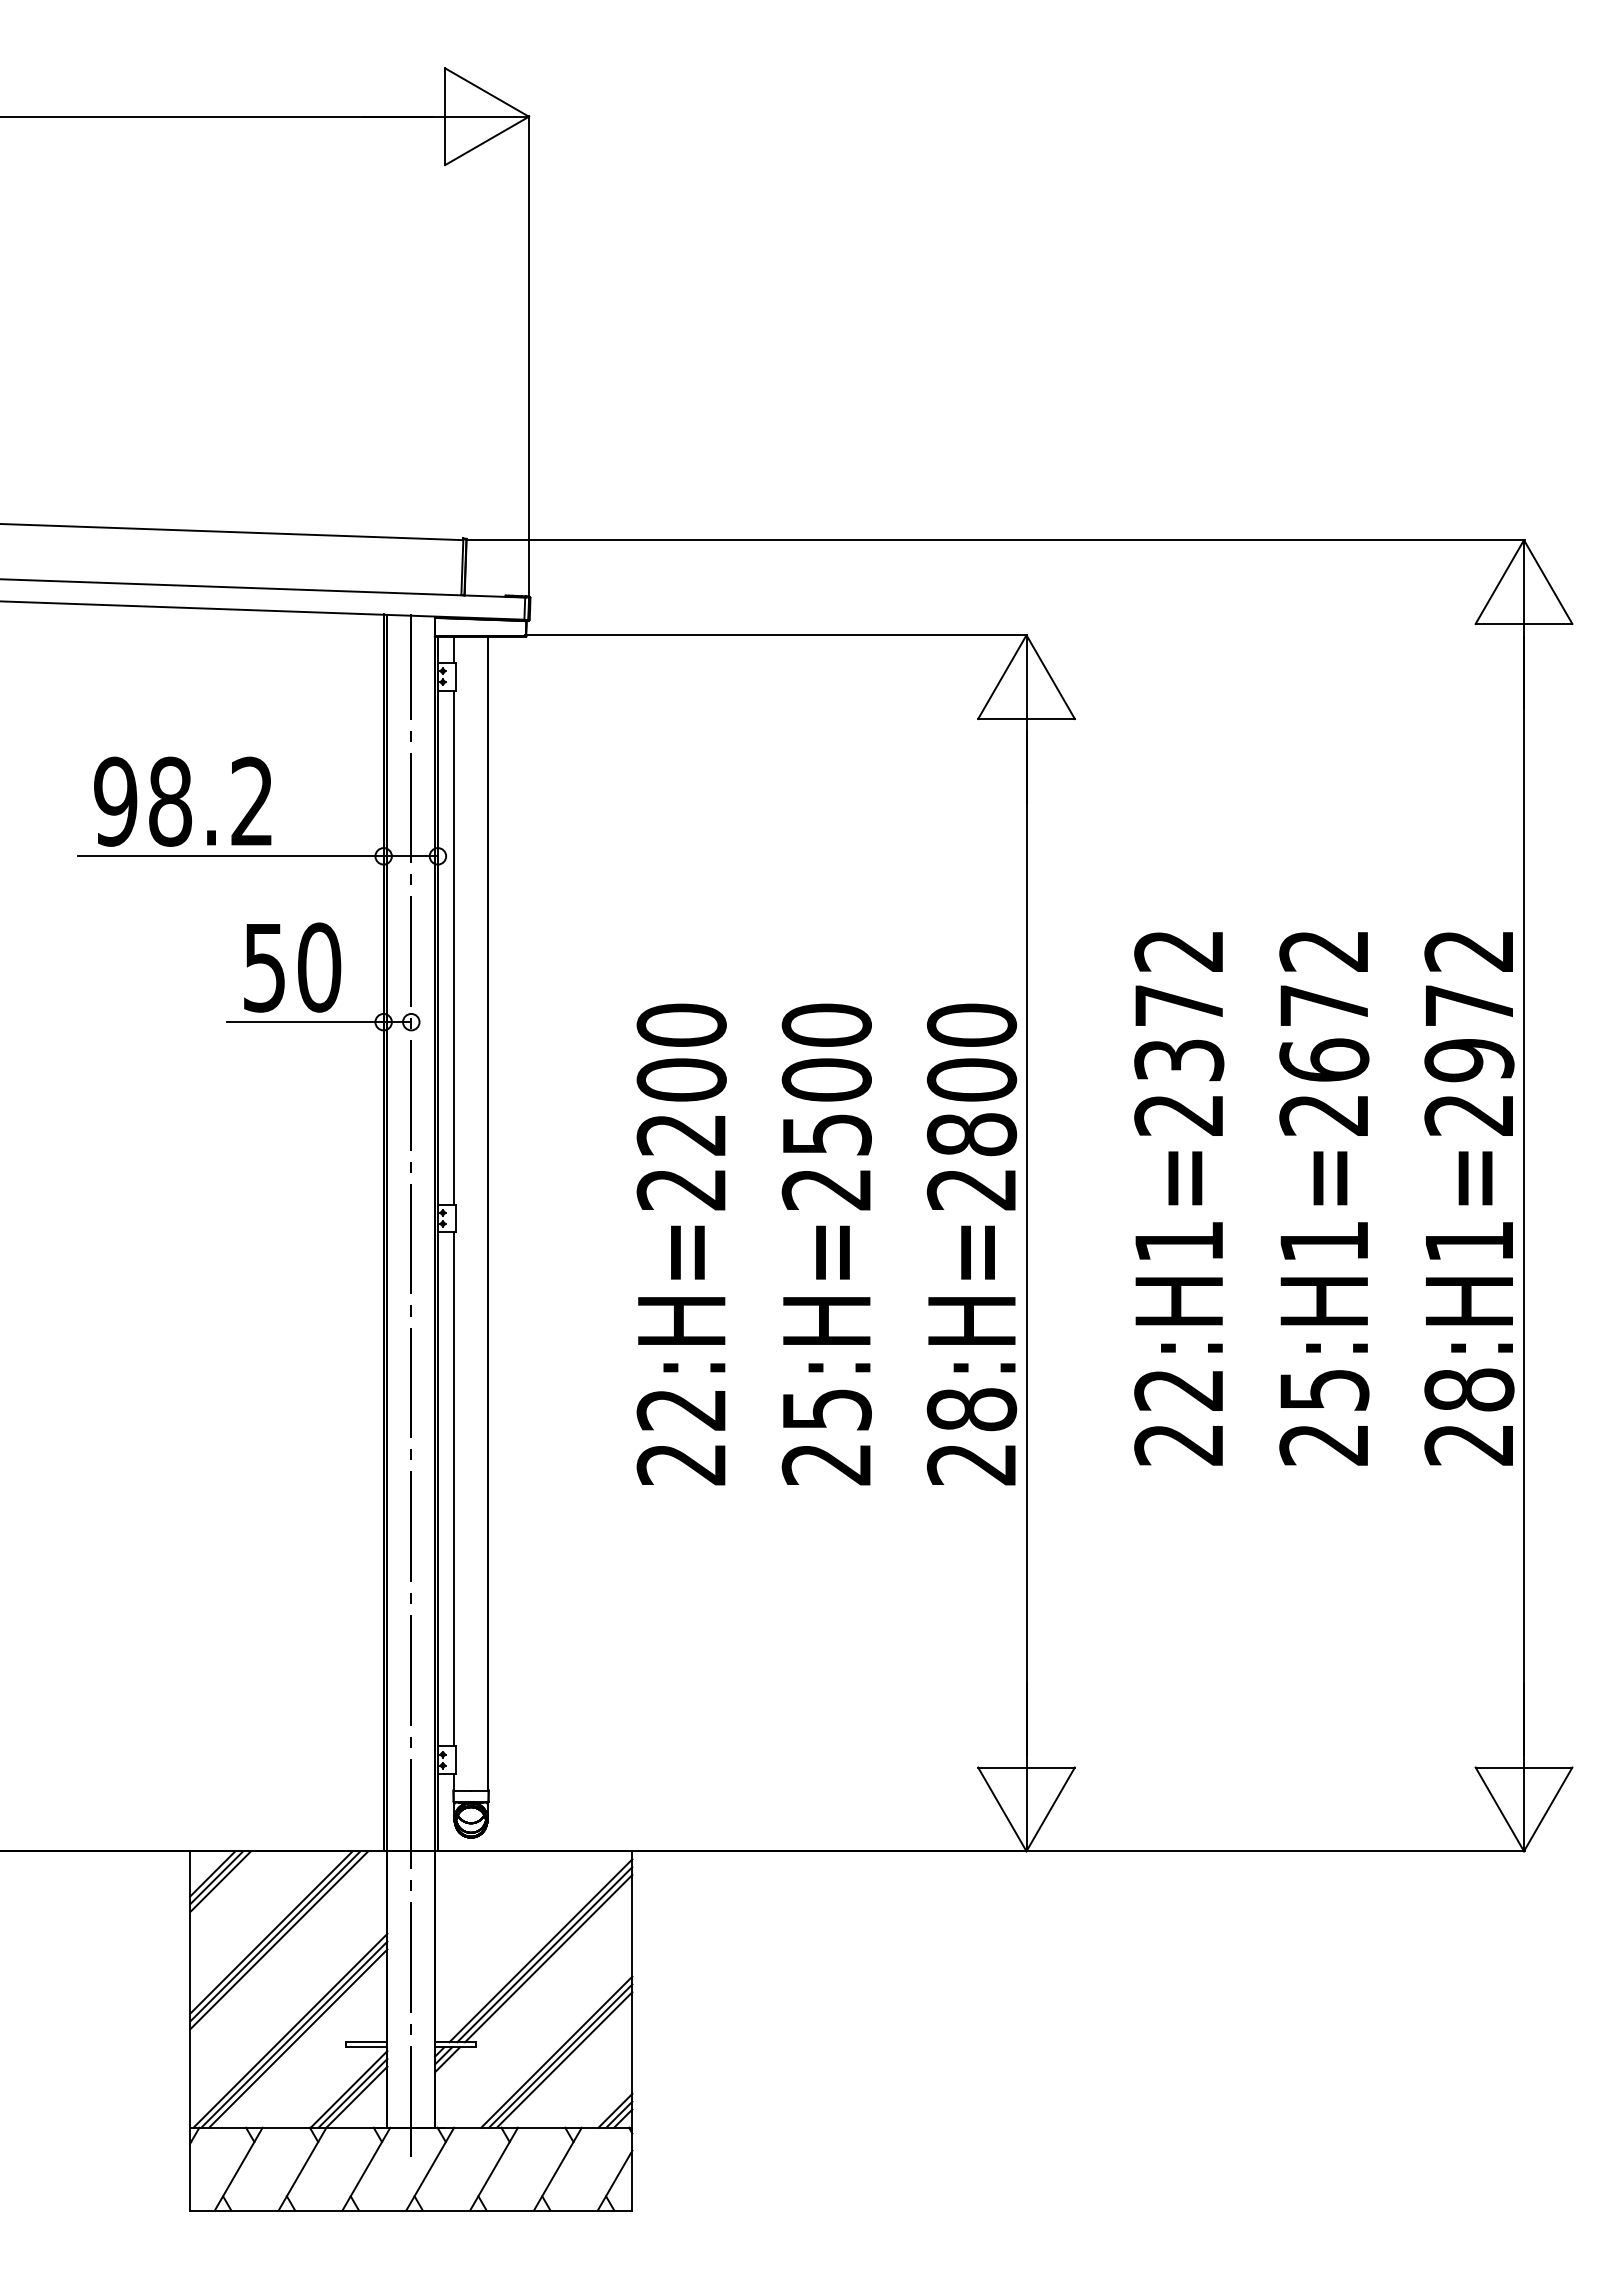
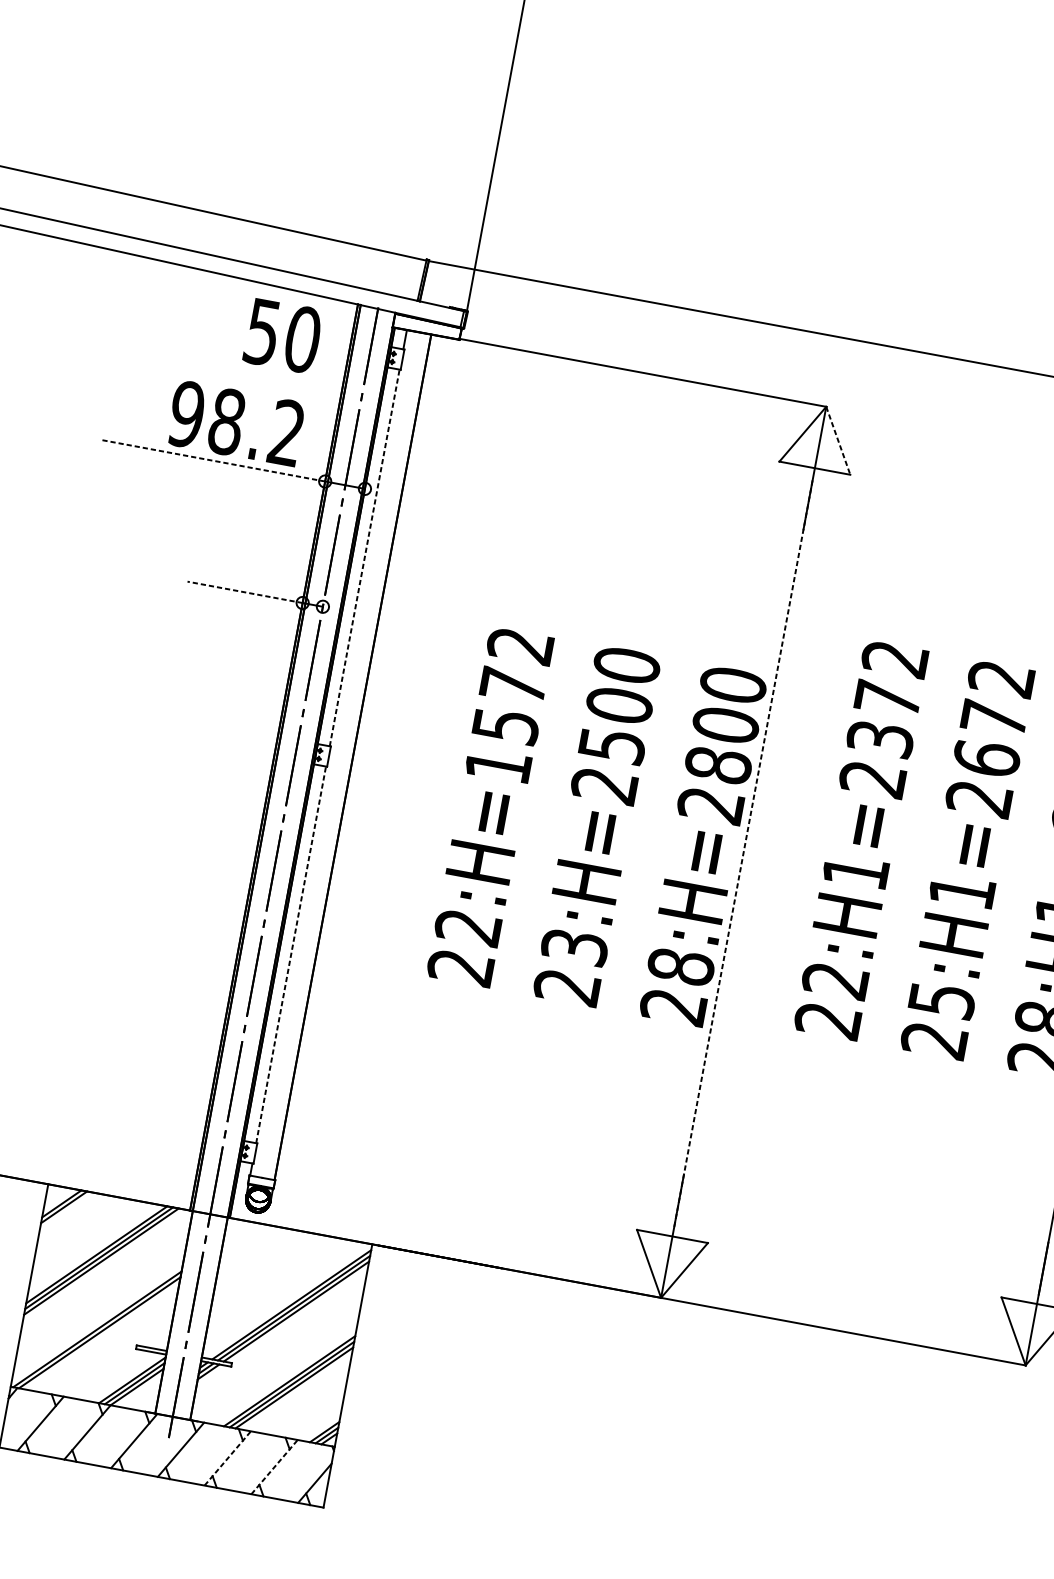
line: (1050, 677) -> (838, 441), solid -> dashed
text: (182, 801) -> (235, 423), moved
line: (230, 856) -> (212, 460), solid -> dashed
line: (454, 947) -> (364, 557), solid -> dashed
text: (292, 967) -> (283, 335), moved
line: (305, 1022) -> (245, 592), solid -> dashed
text: (681, 1106) -> (509, 705), 22:H=2200 -> 22:H=1572
line: (1026, 1242) -> (743, 851), solid -> dashed
text: (826, 1409) -> (574, 946), 25:H=2500 -> 23:H=2500
line: (454, 1488) -> (291, 954), solid -> dashed
line: (220, 1881) -> (66, 1210), removed
line: (298, 2038) -> (102, 1336), removed
line: (494, 2169) -> (228, 1458), solid -> dashed
line: (557, 2169) -> (274, 1467), solid -> dashed

